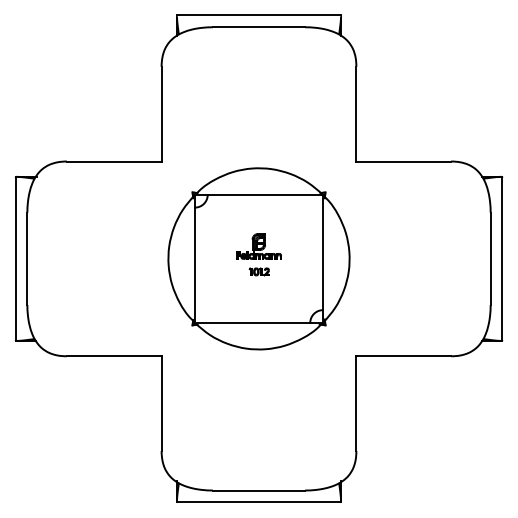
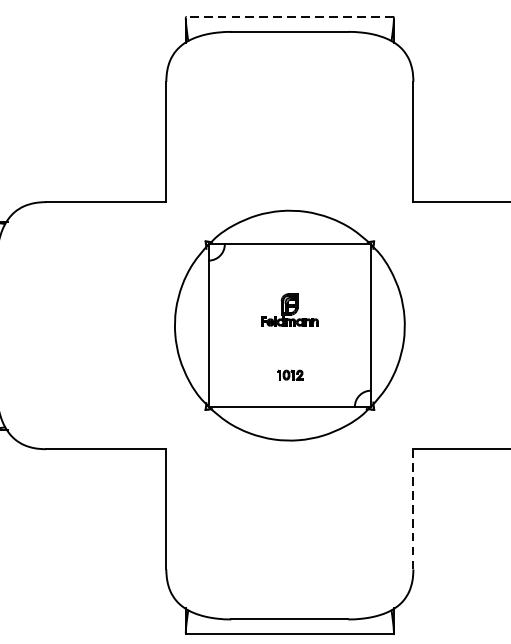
line: (258, 15) -> (289, 16), solid -> dashed
part: (258, 271) -> (289, 374), moved
line: (356, 403) -> (413, 509), solid -> dashed

